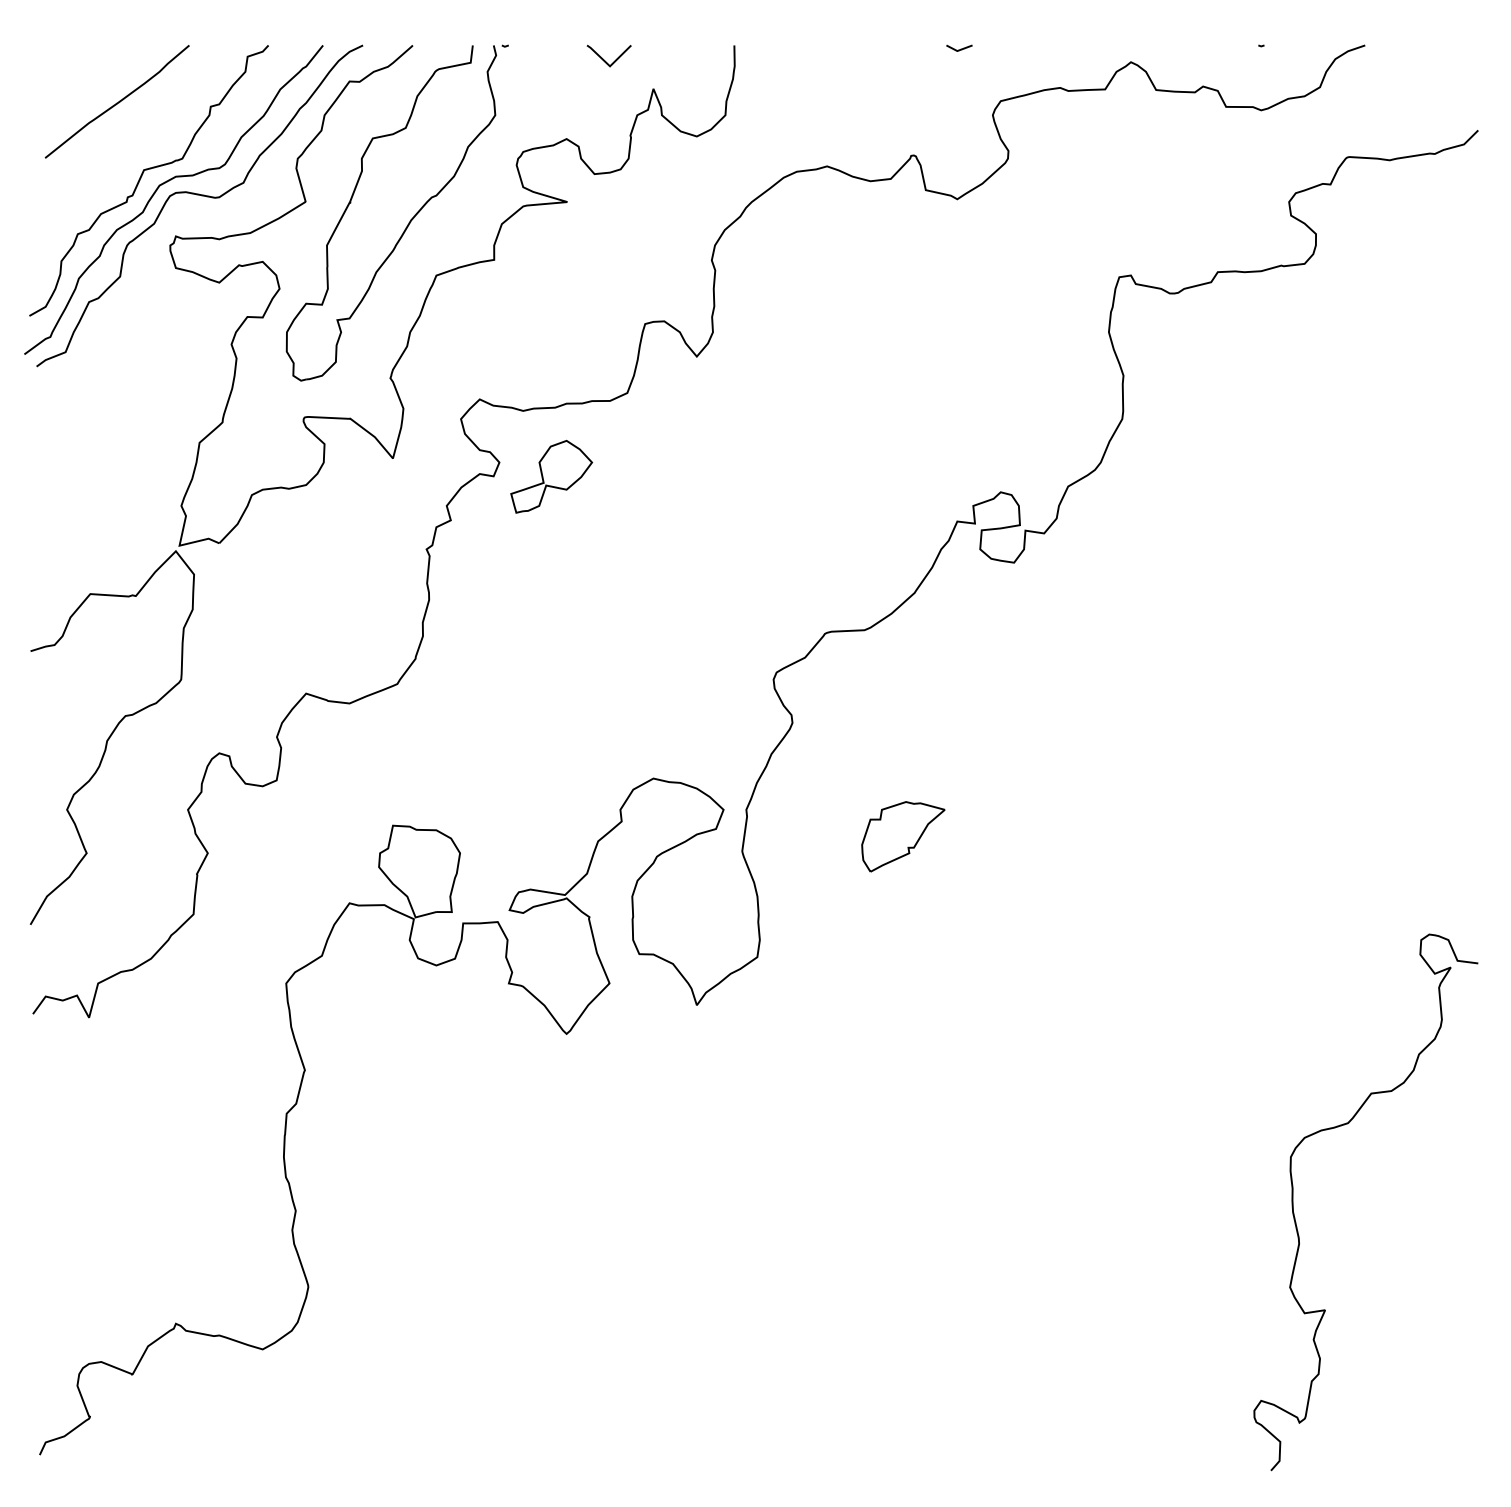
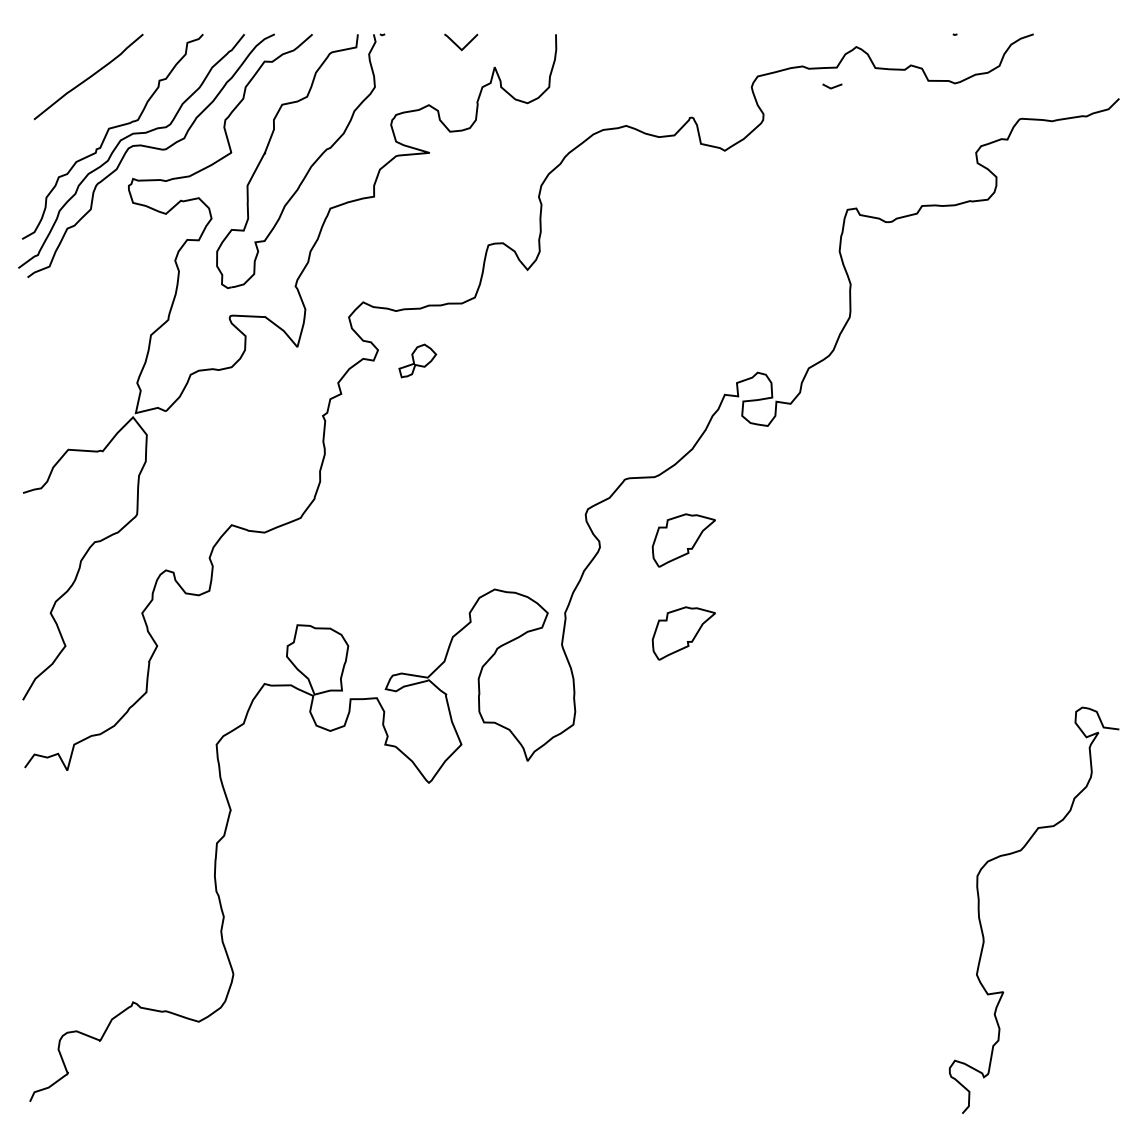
line: (960, 48) -> (833, 86), moved
part: (551, 476) -> (417, 360), size x0.6
part: (902, 713) -> (683, 540), added

